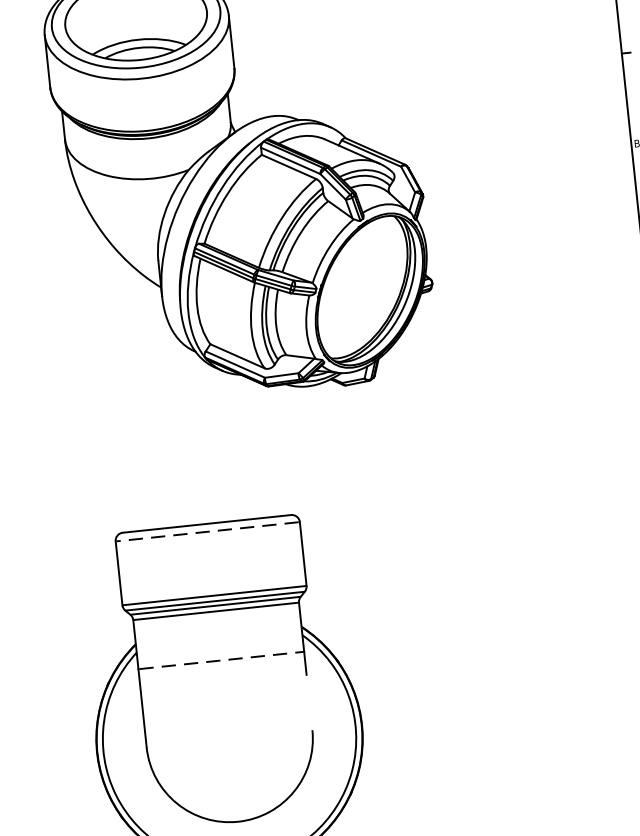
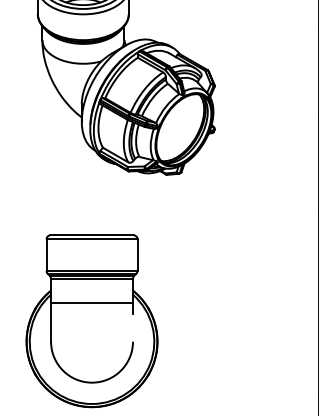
line: (208, 532) -> (92, 239), dashed -> solid
line: (222, 659) -> (92, 302), dashed -> solid

